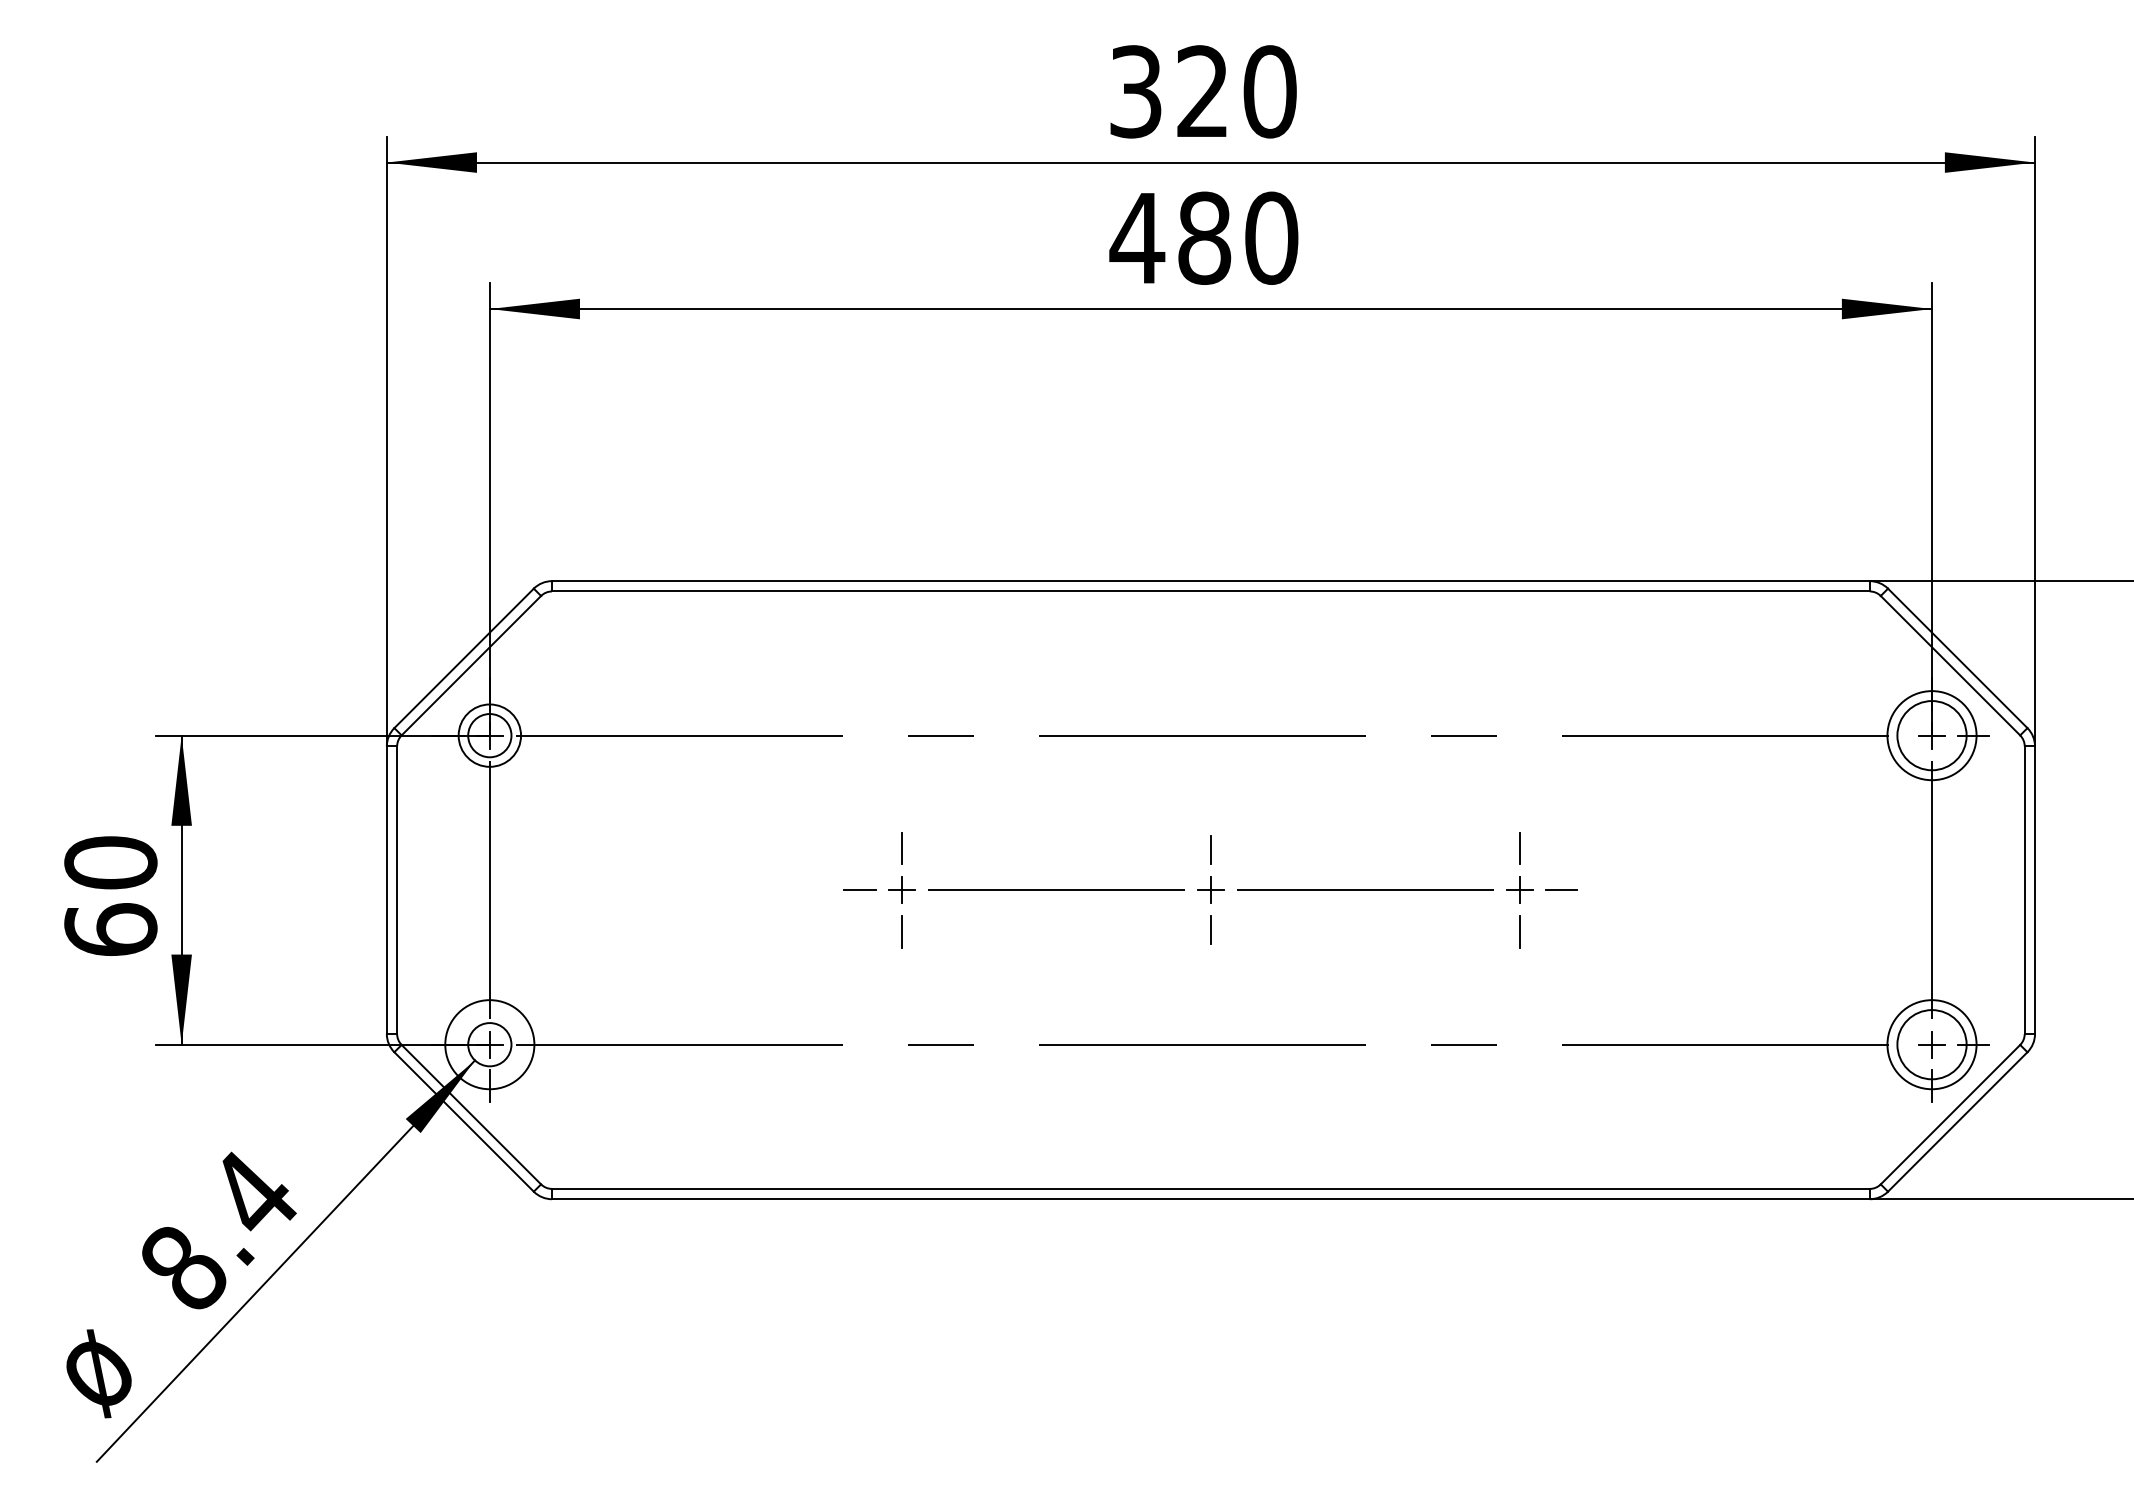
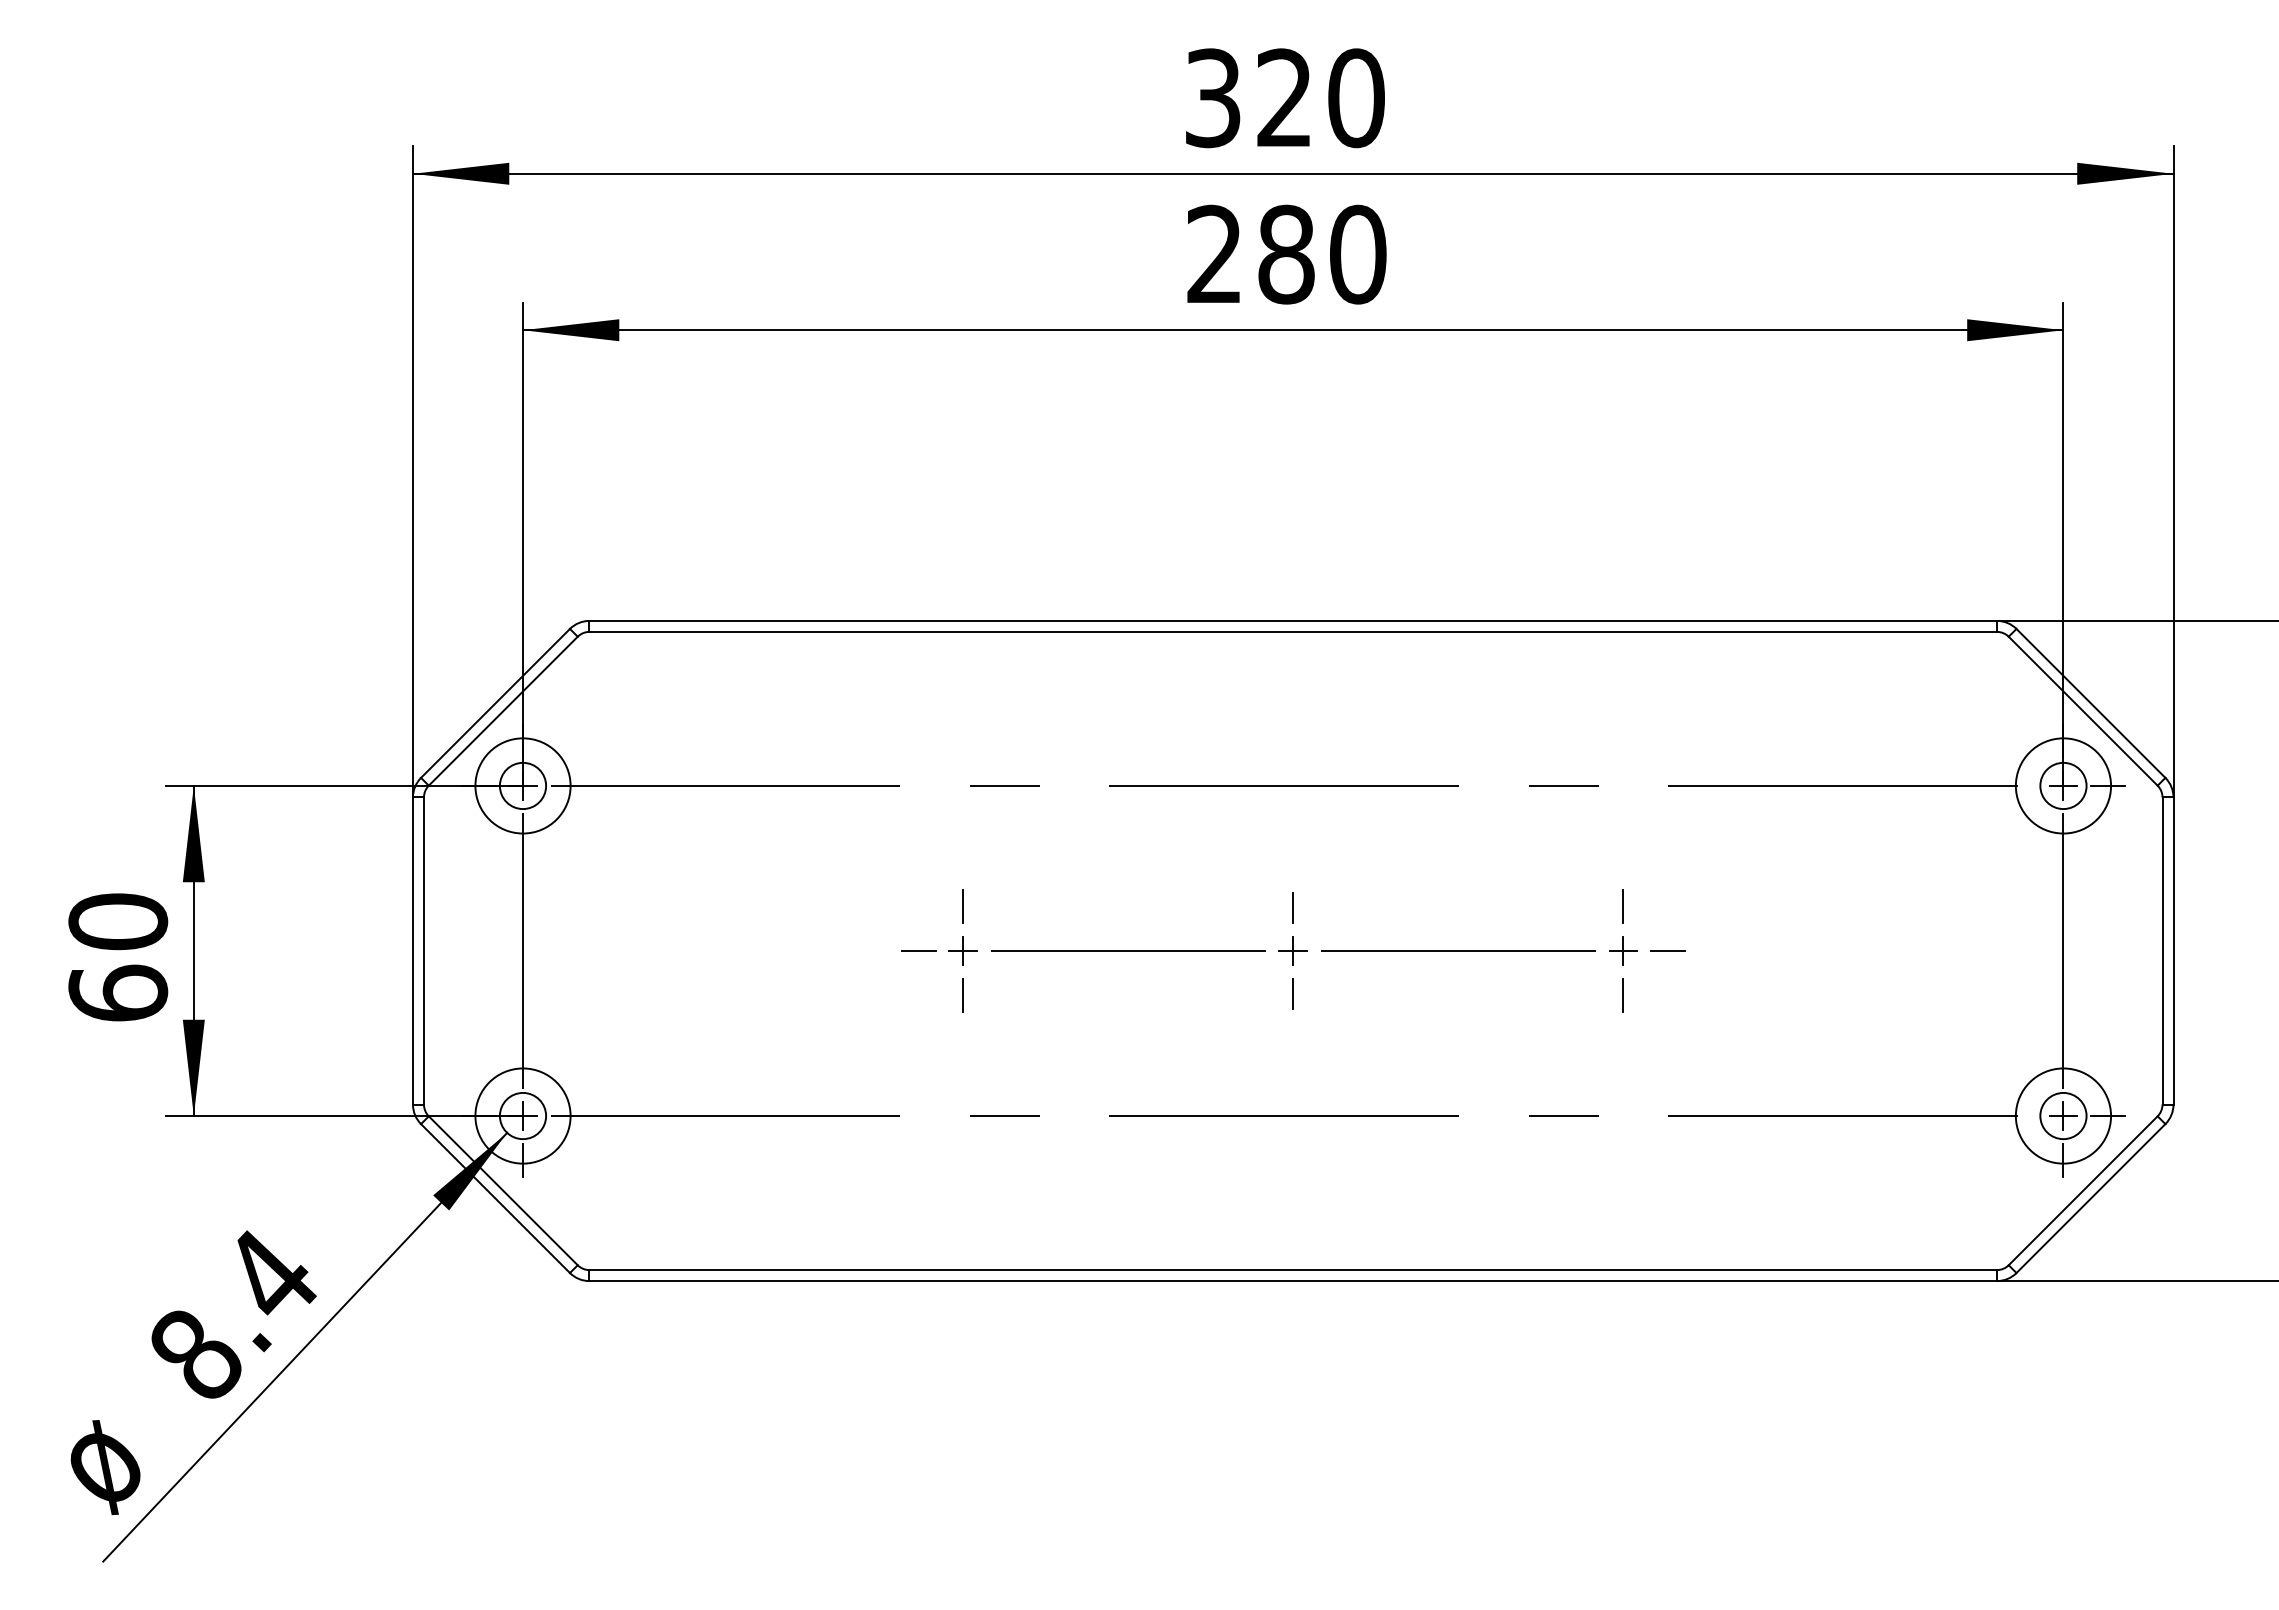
text: (1137, 237) -> (1214, 253), 480 -> 280
circle: (489, 735) -> (522, 785), size x1.43
circle: (1932, 735) -> (2063, 785), size x0.62
circle: (1932, 1044) -> (2063, 1115), size x0.62

